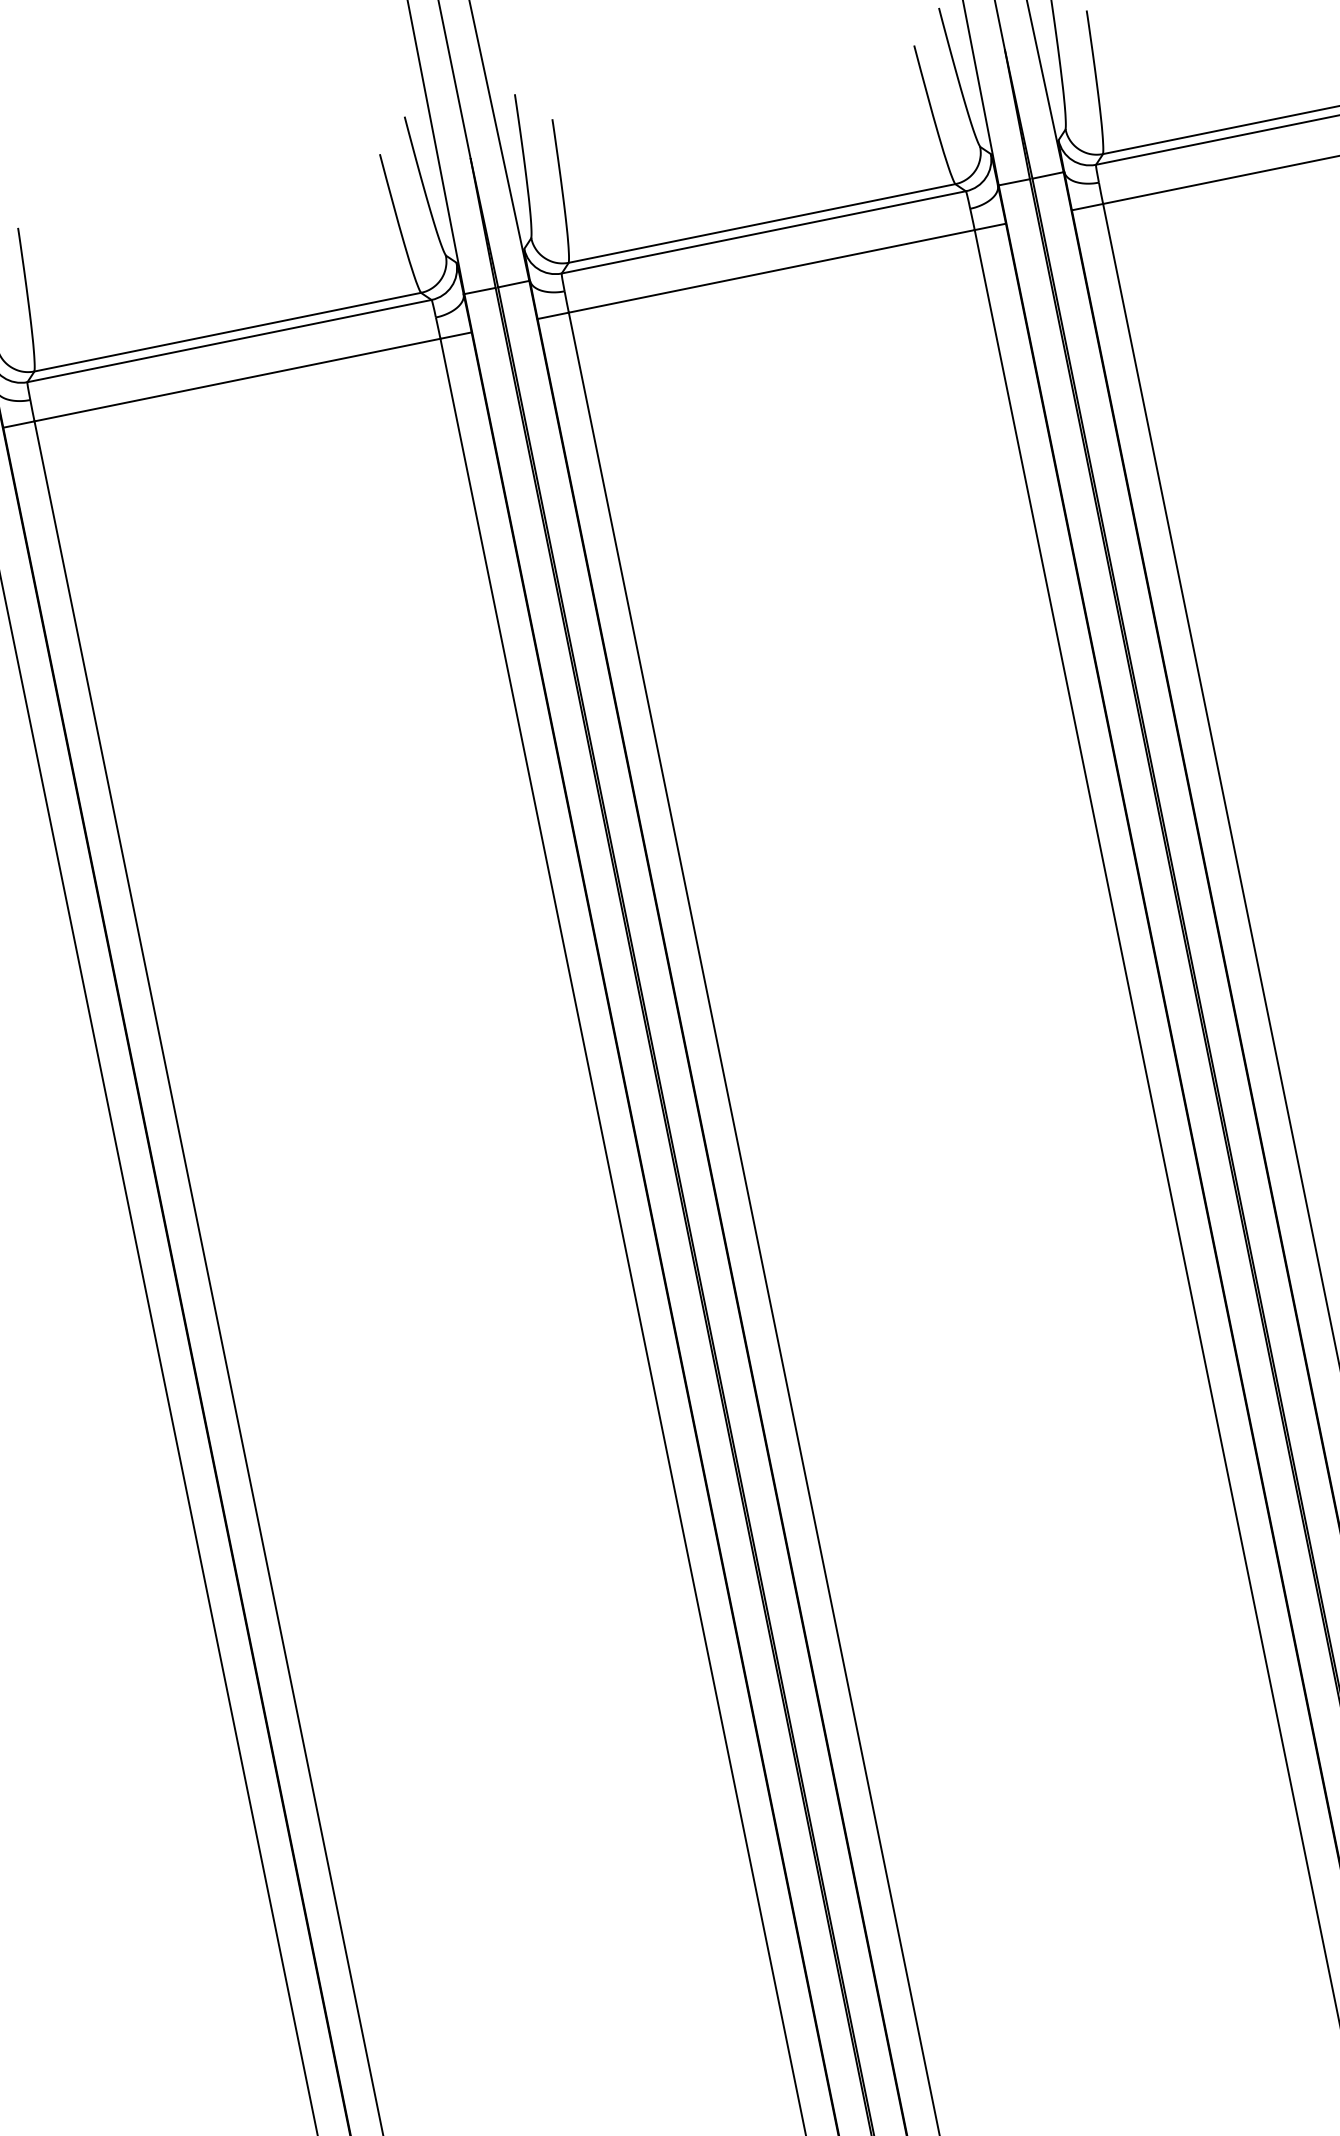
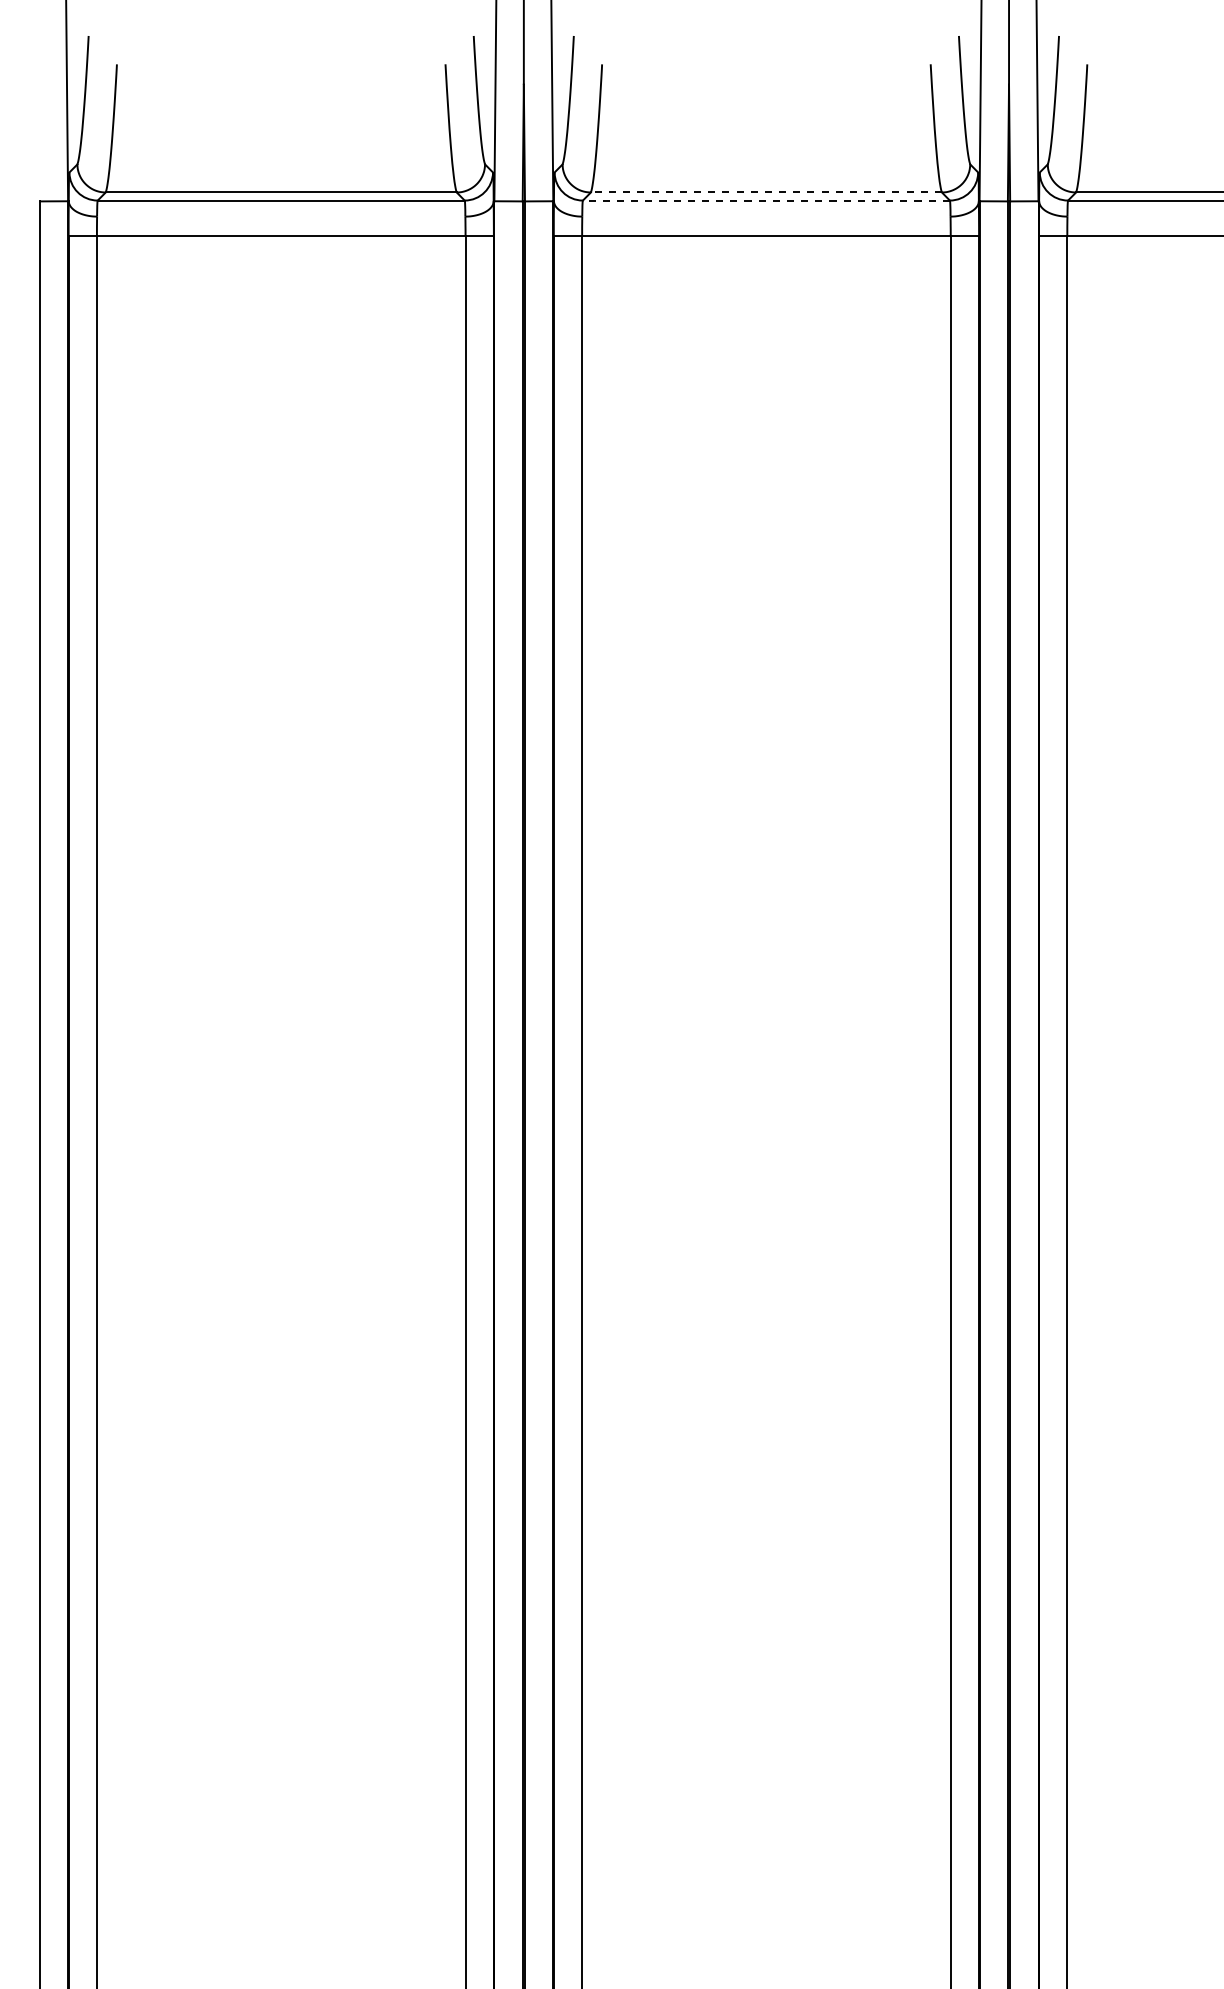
line: (762, 223) -> (766, 192), solid -> dashed
line: (762, 232) -> (765, 200), solid -> dashed

